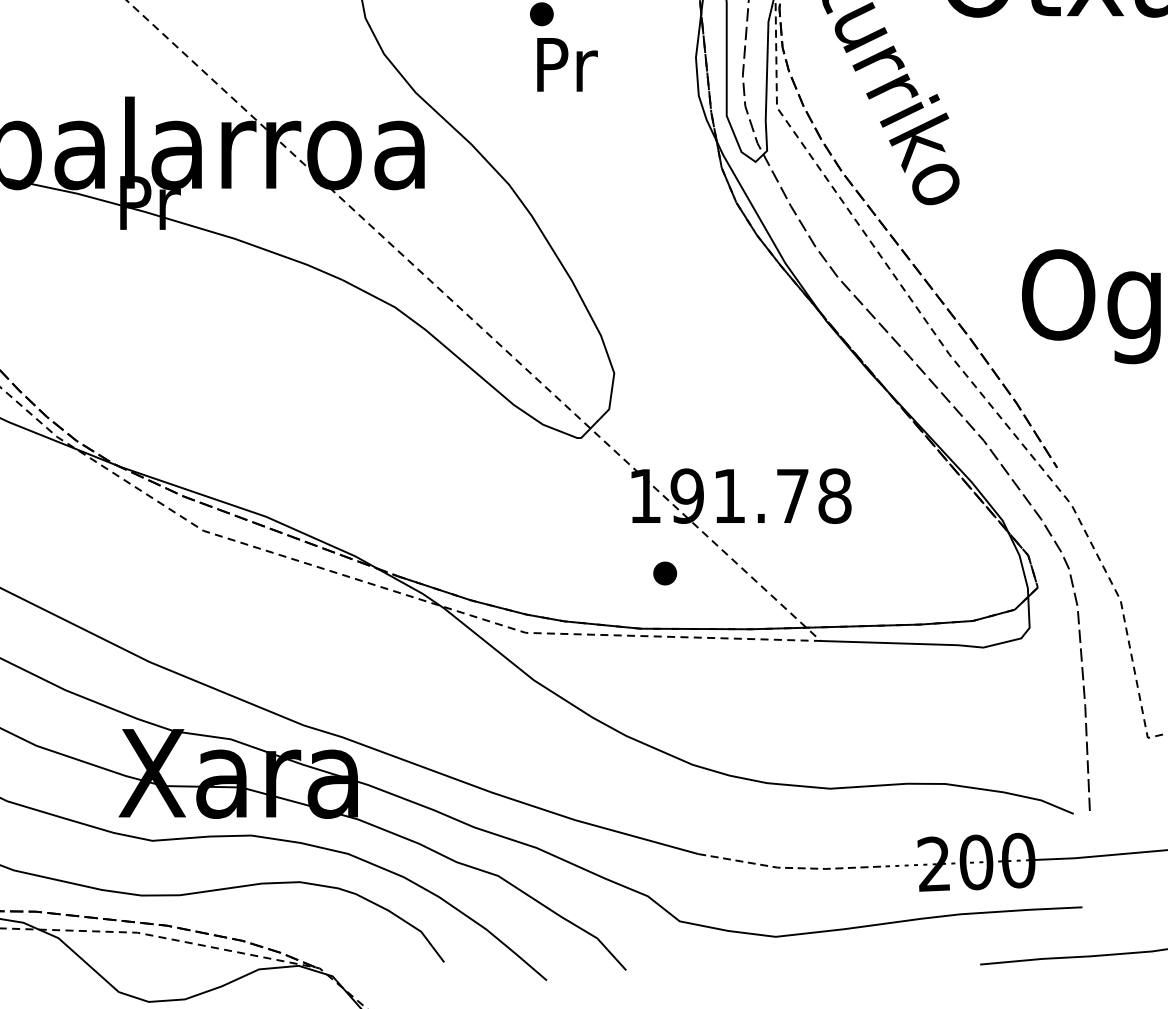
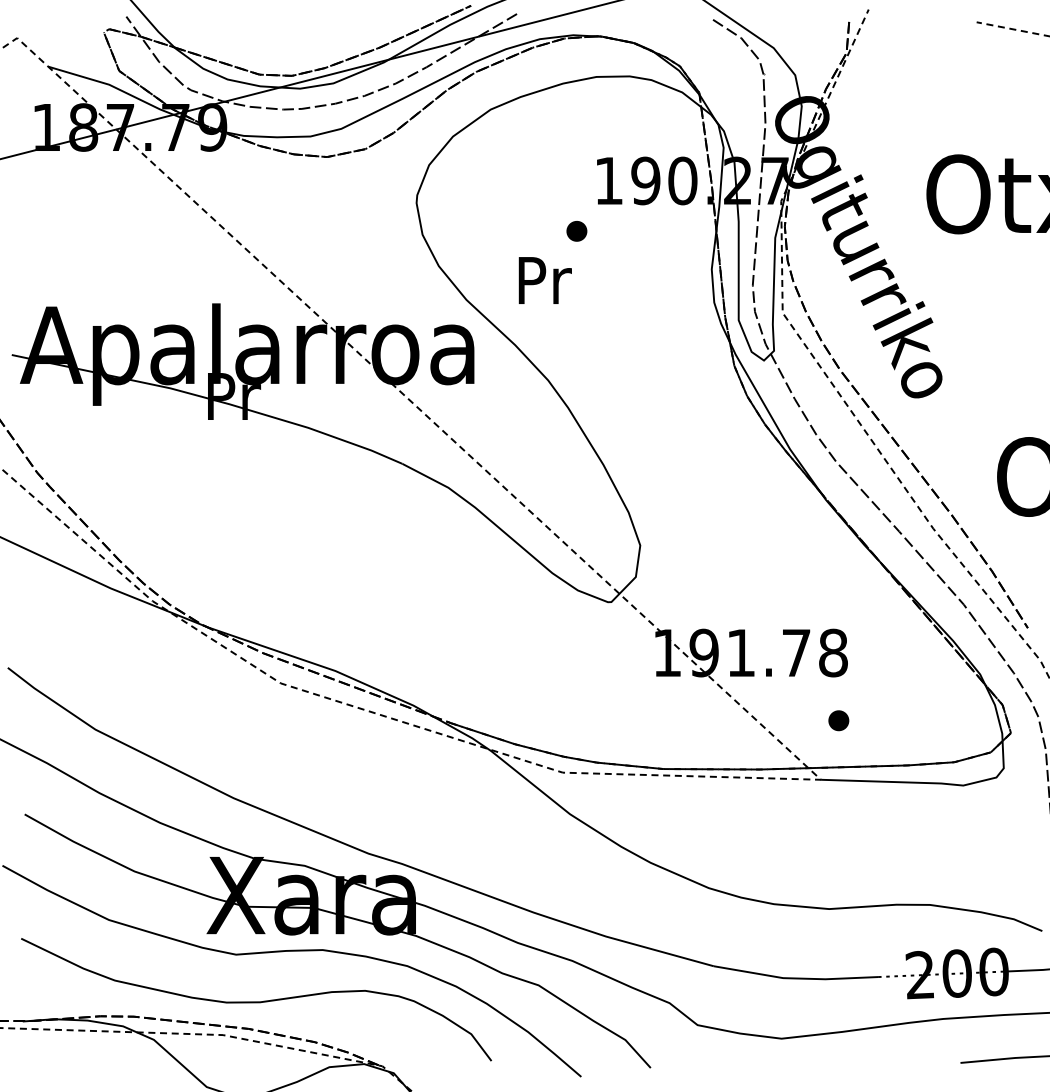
text: (566, 64) -> (544, 280), moved
part: (664, 573) -> (838, 720), moved
line: (791, 868) -> (795, 978), dashed -> solid

